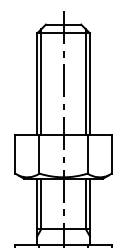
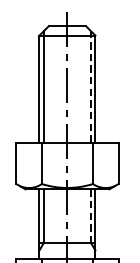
line: (85, 81) -> (90, 86), solid -> dashed
line: (85, 204) -> (90, 216), solid -> dashed

